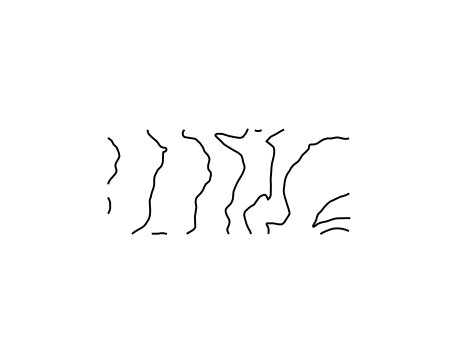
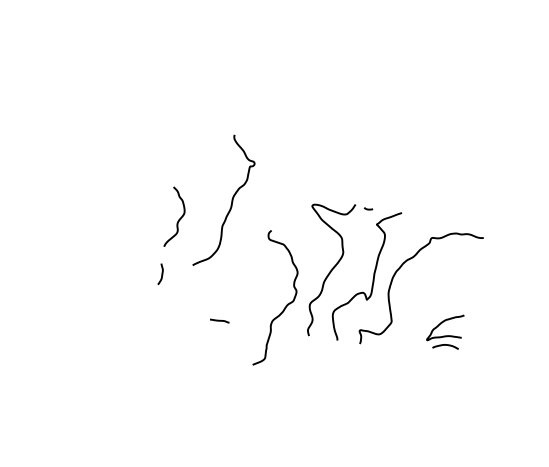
curve: (153, 181) -> (231, 202), moved
curve: (204, 184) -> (285, 305), moved
part: (331, 213) -> (445, 330), size x0.7

